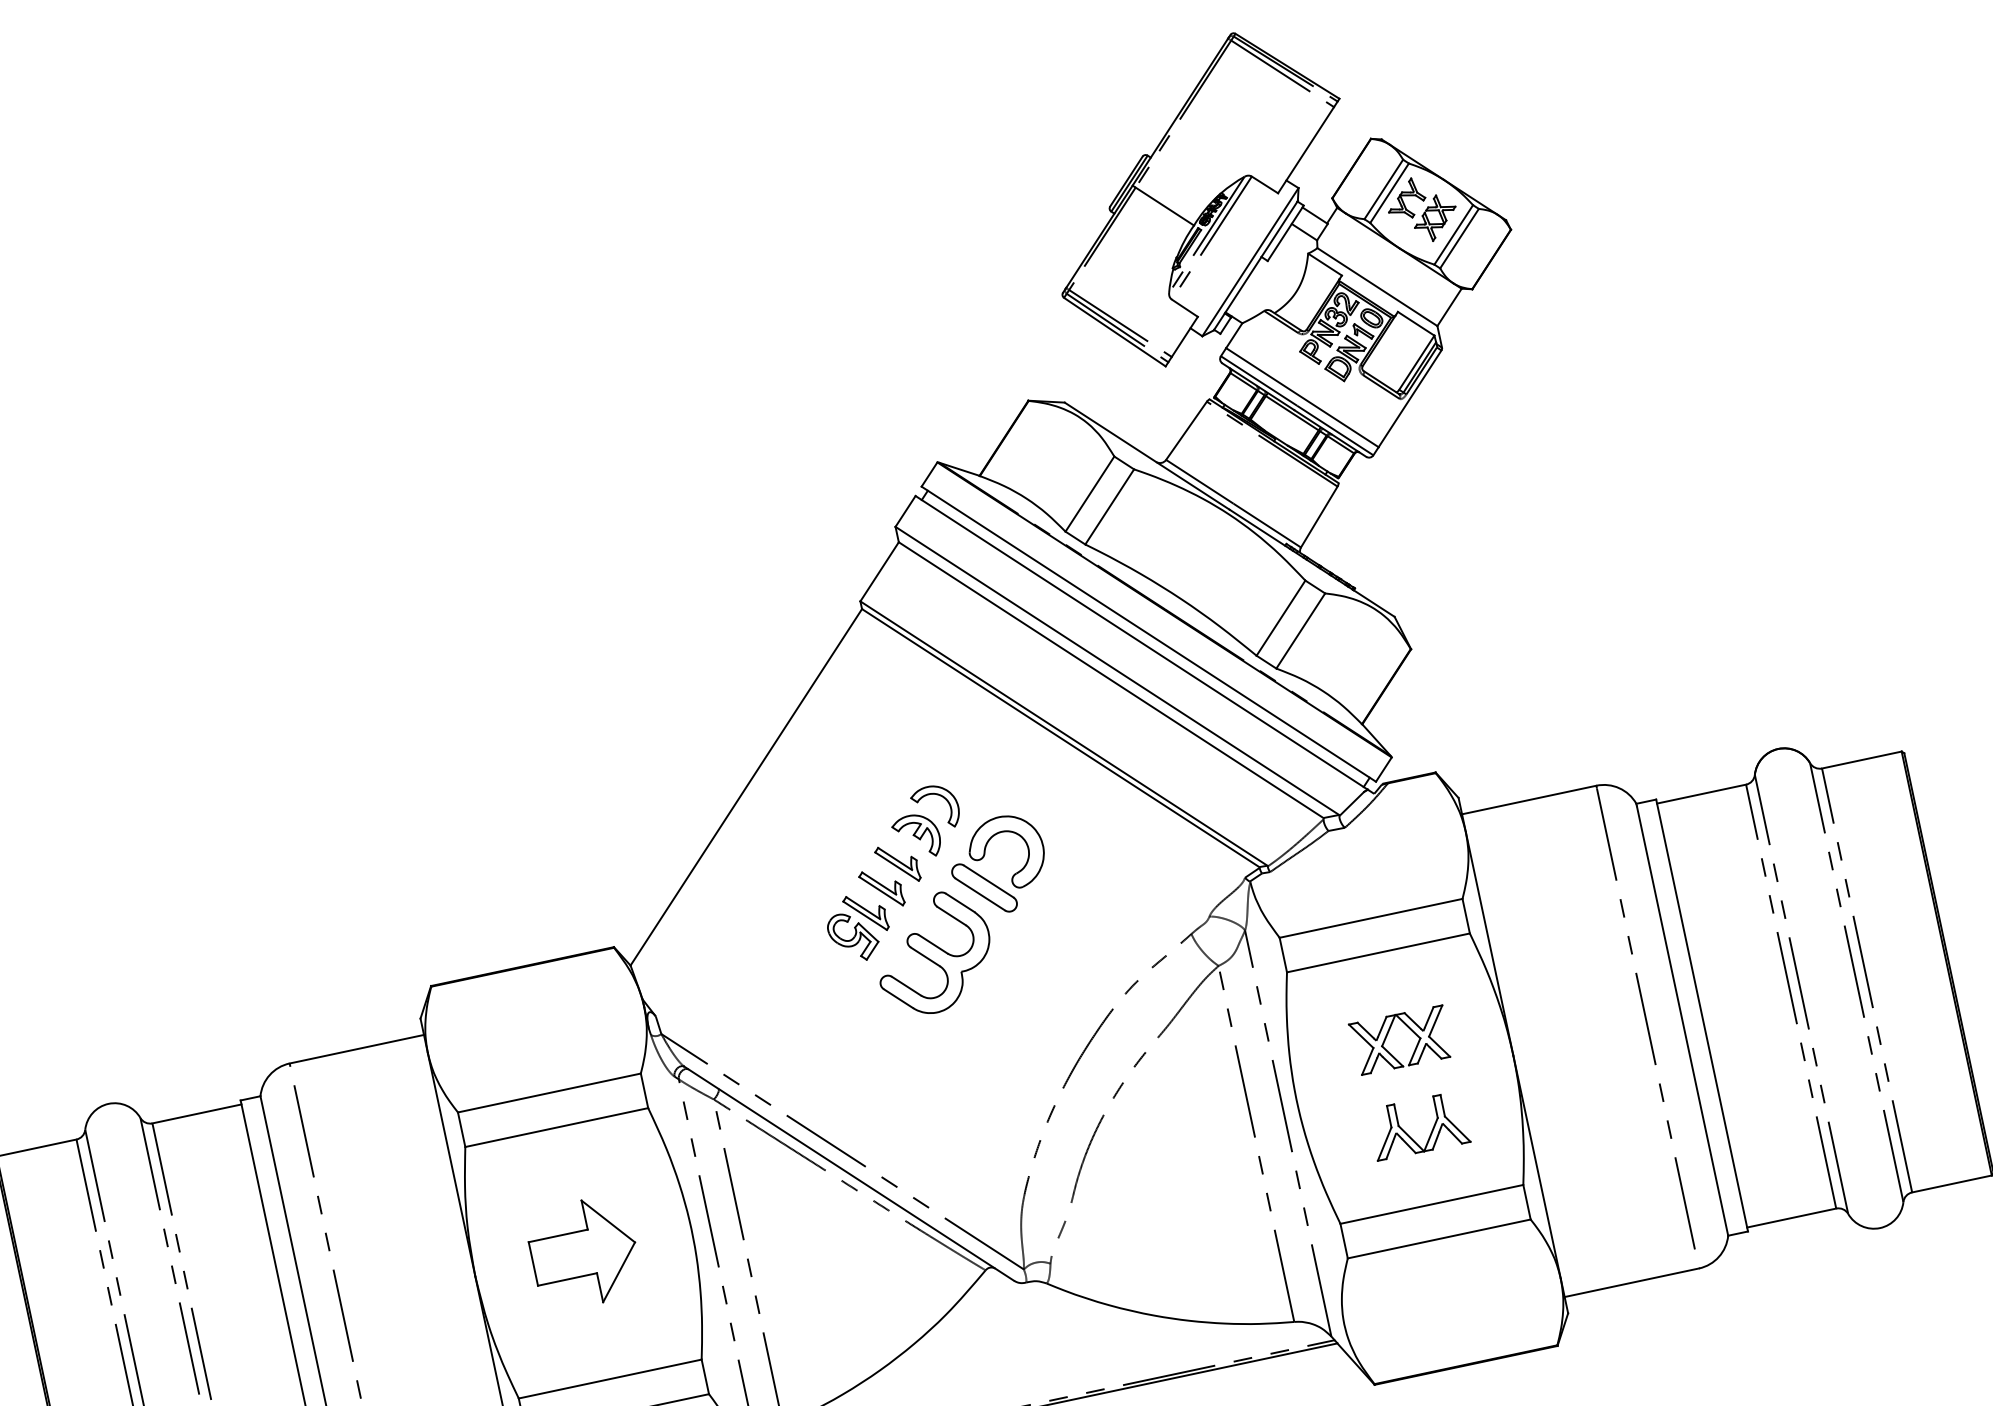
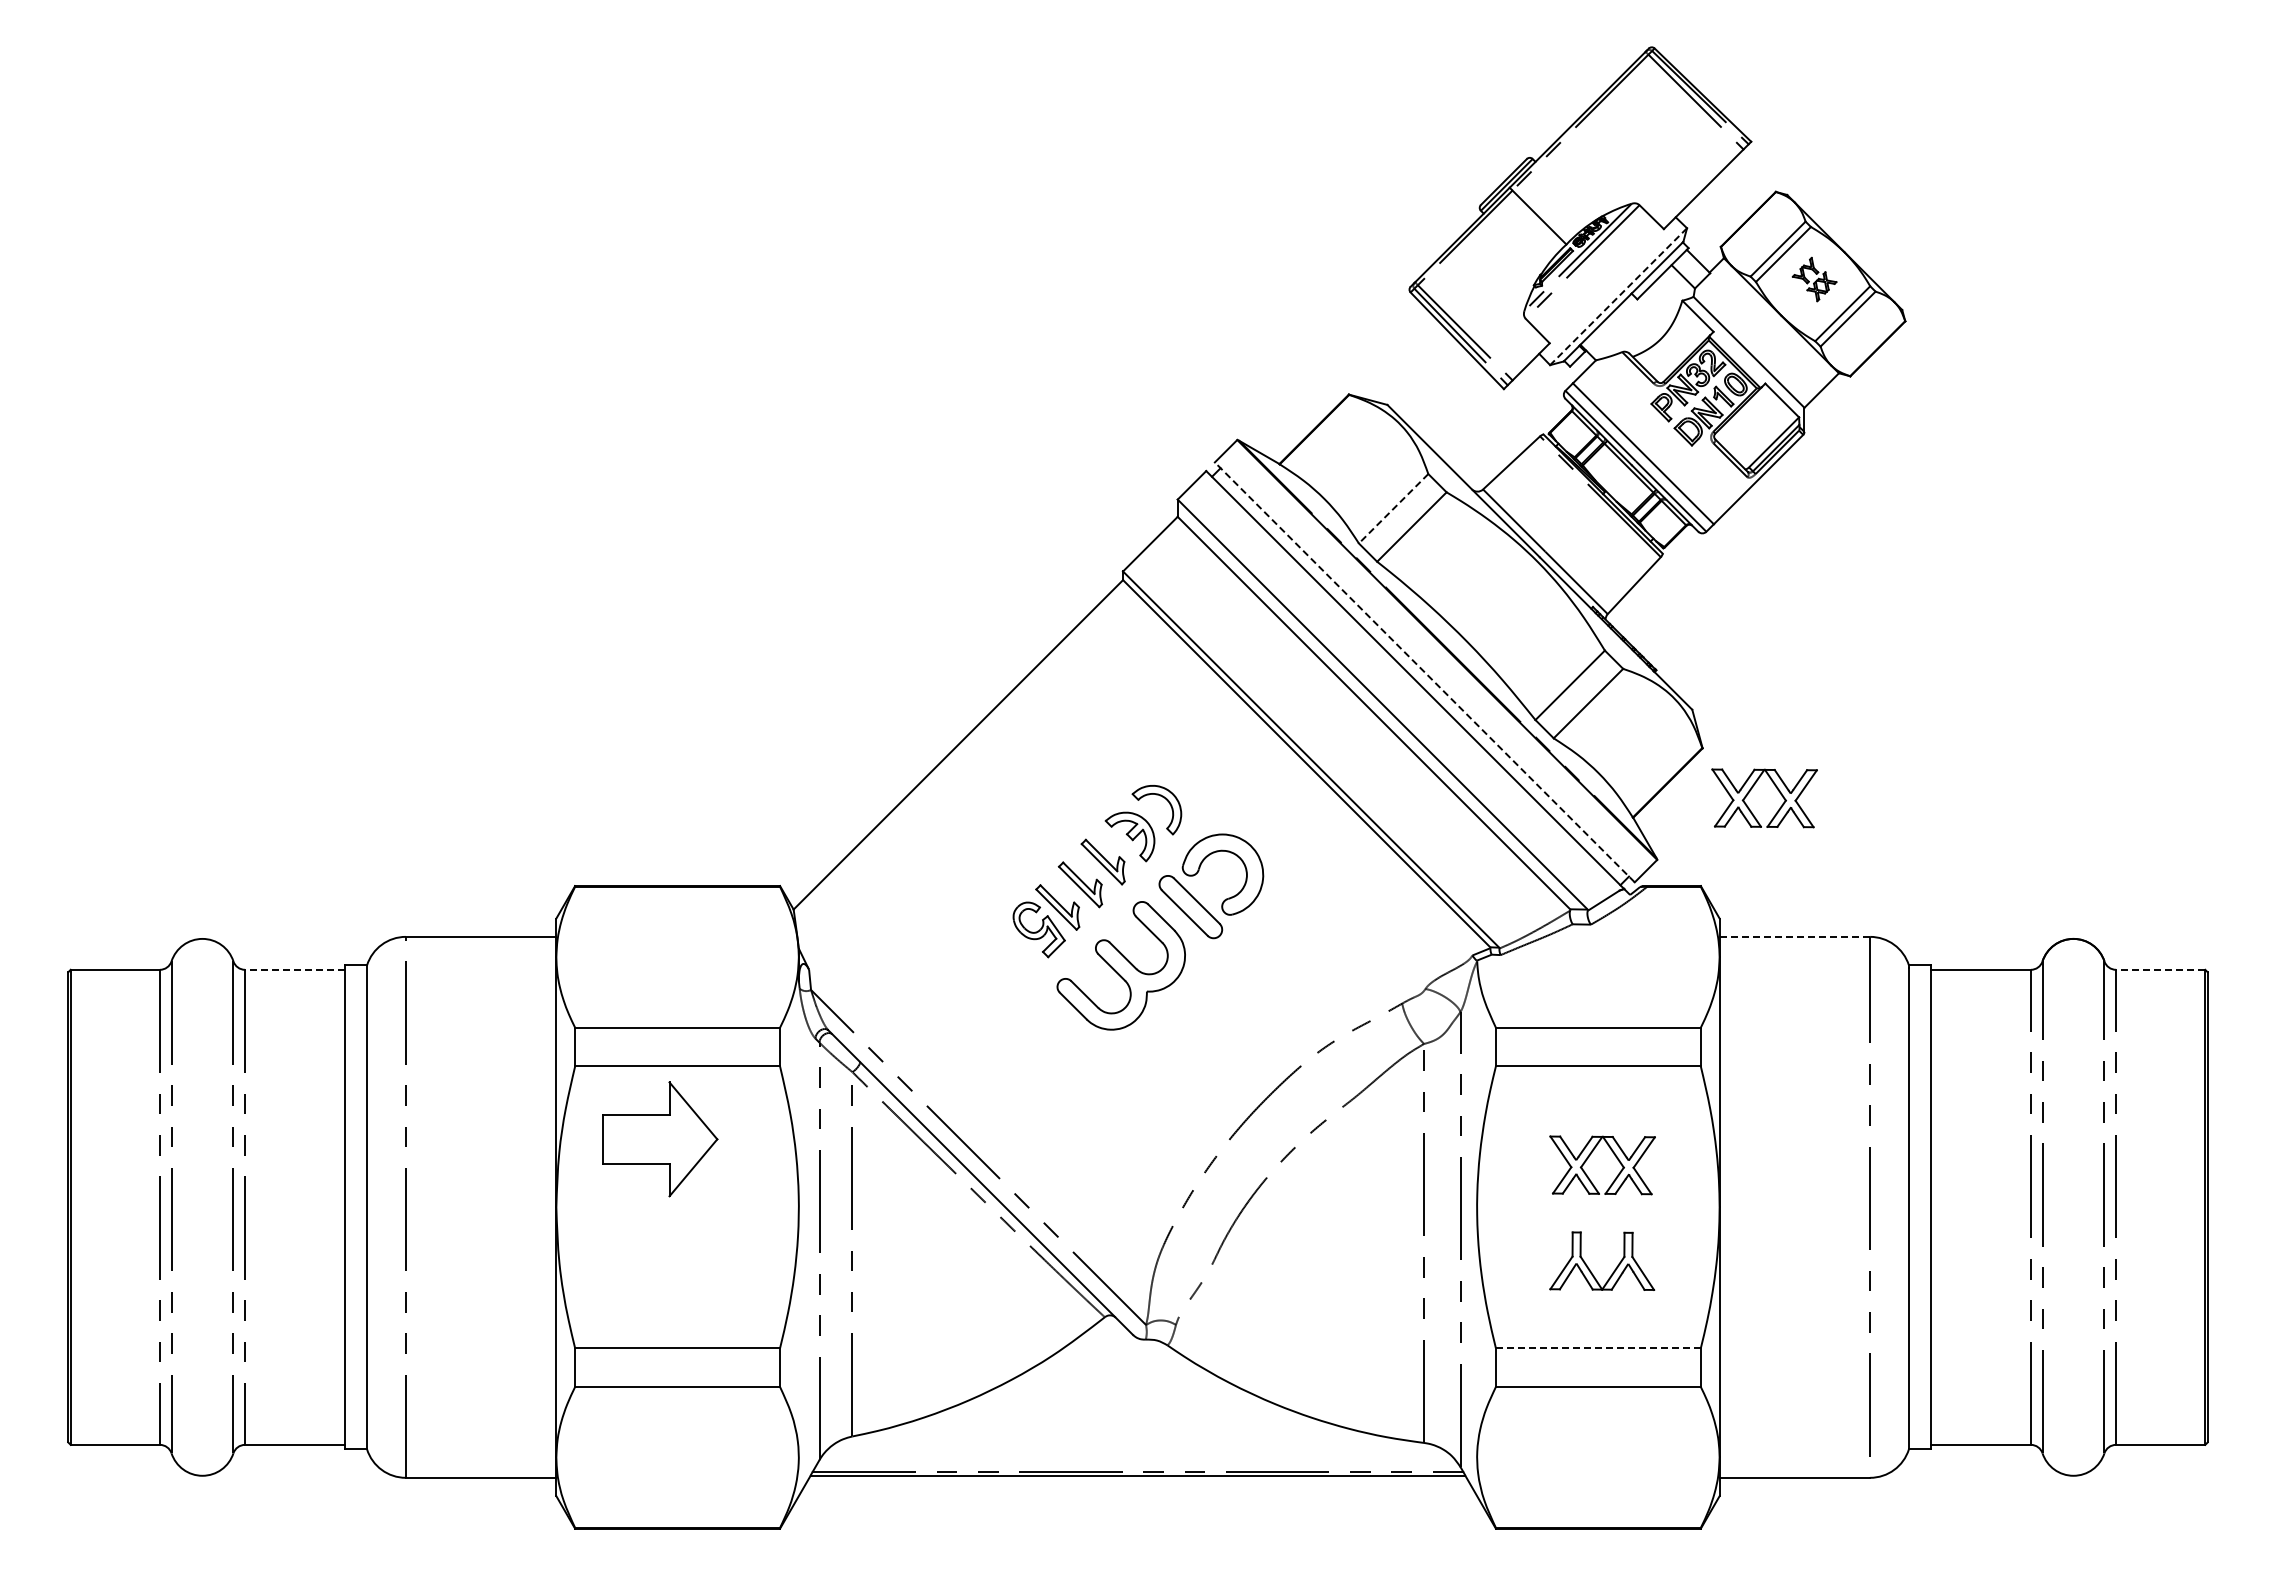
part: (1422, 209) -> (1814, 279), size x0.6
line: (1250, 262) -> (1618, 296), solid -> dashed
line: (1089, 494) -> (1393, 509), solid -> dashed
line: (1148, 634) -> (1424, 672), solid -> dashed
part: (1462, 677) -> (1751, 790), added
line: (1861, 759) -> (2160, 969), solid -> dashed
line: (1528, 799) -> (1794, 936), solid -> dashed
line: (196, 1113) -> (294, 969), solid -> dashed
line: (1432, 1204) -> (1598, 1348), solid -> dashed
part: (584, 1253) -> (660, 1139), moved

